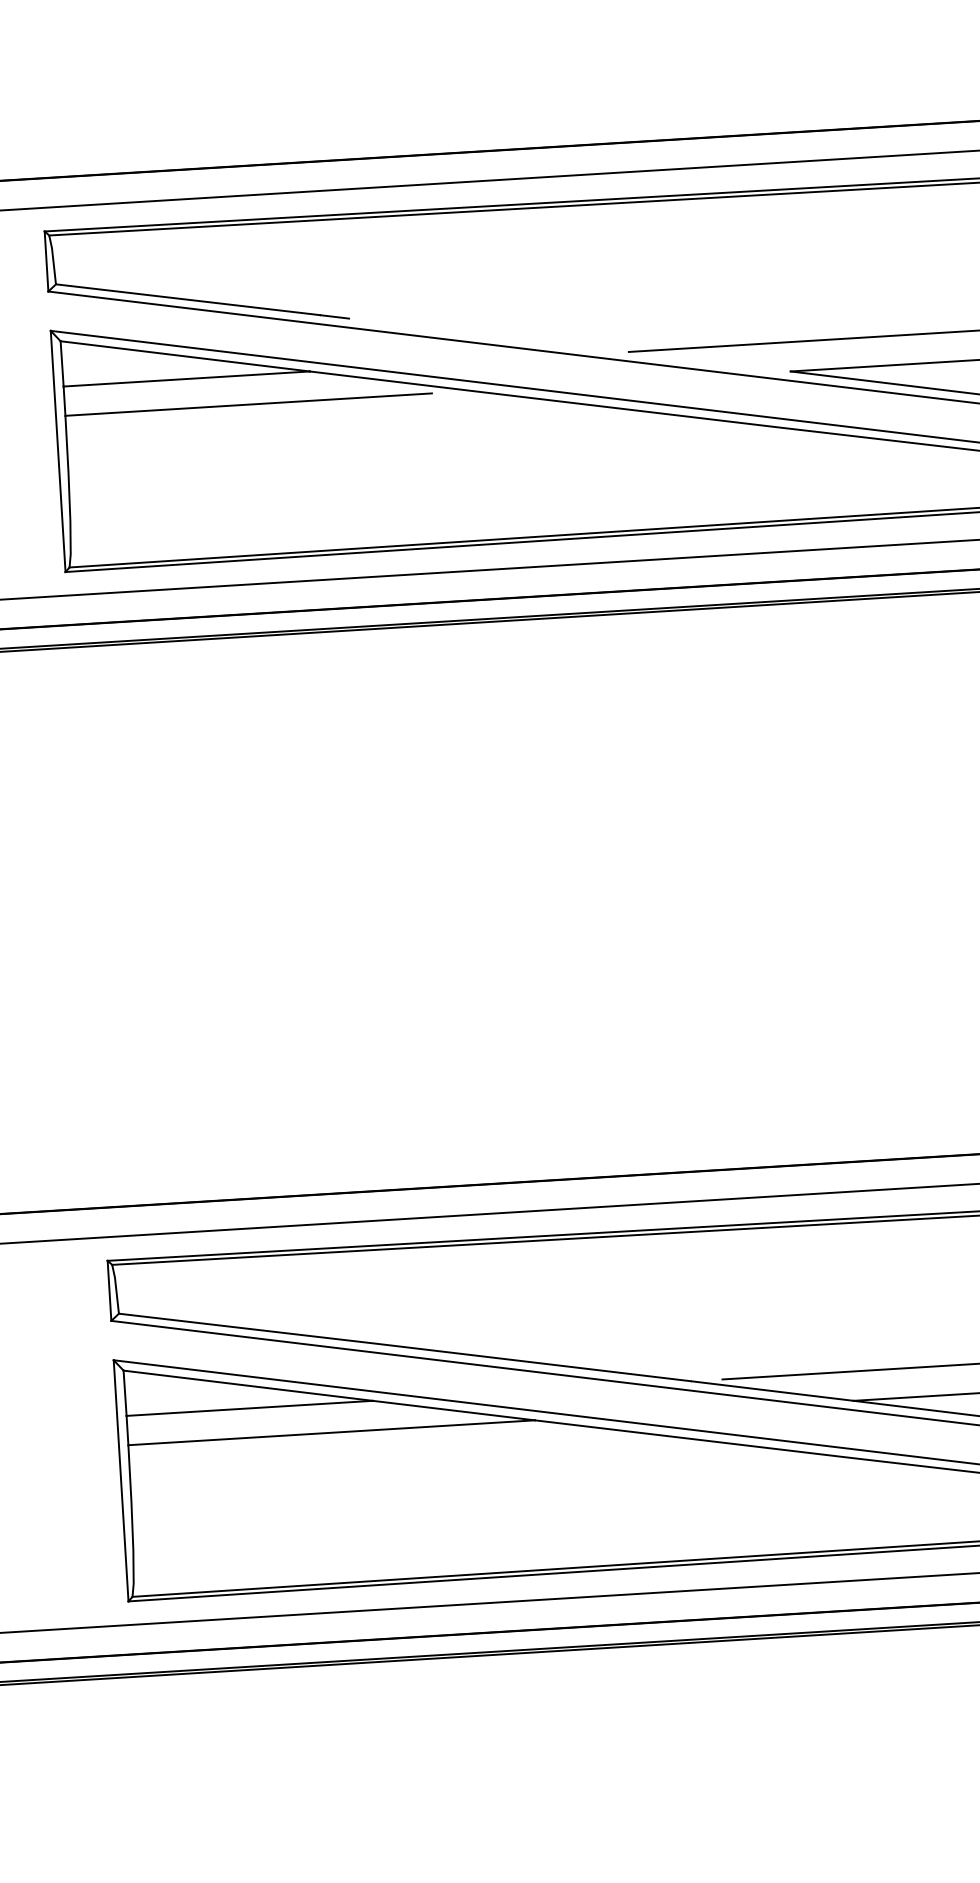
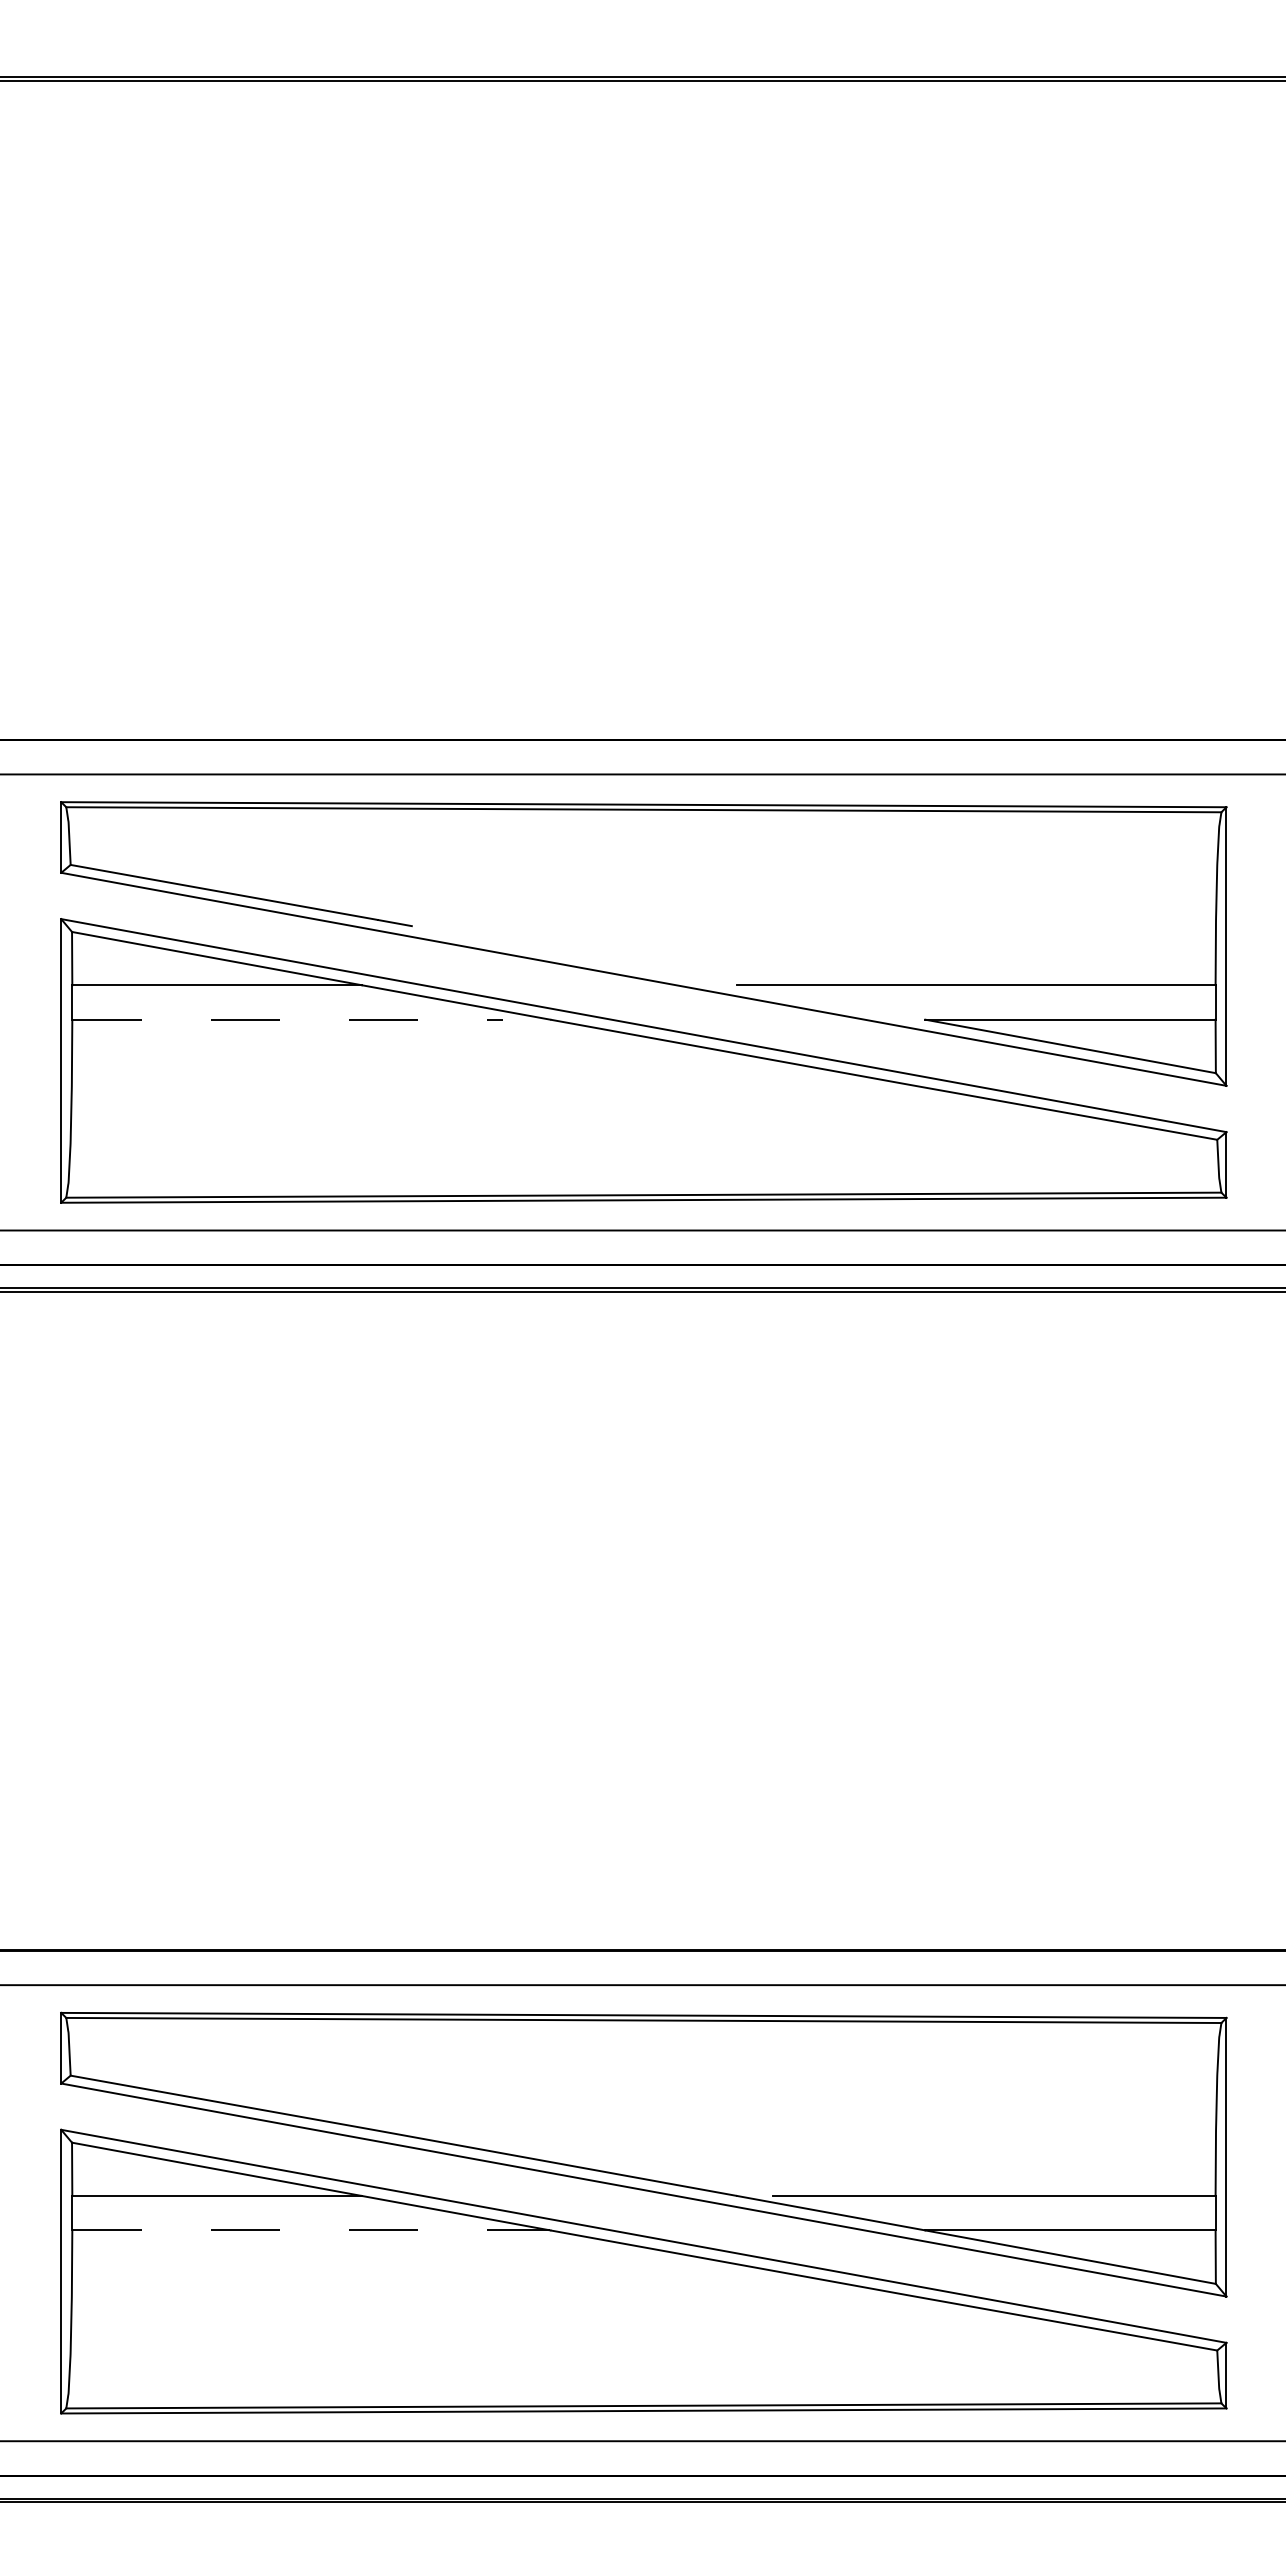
line: (248, 404) -> (287, 1019), solid -> dashed
line: (331, 1432) -> (311, 2230), solid -> dashed

